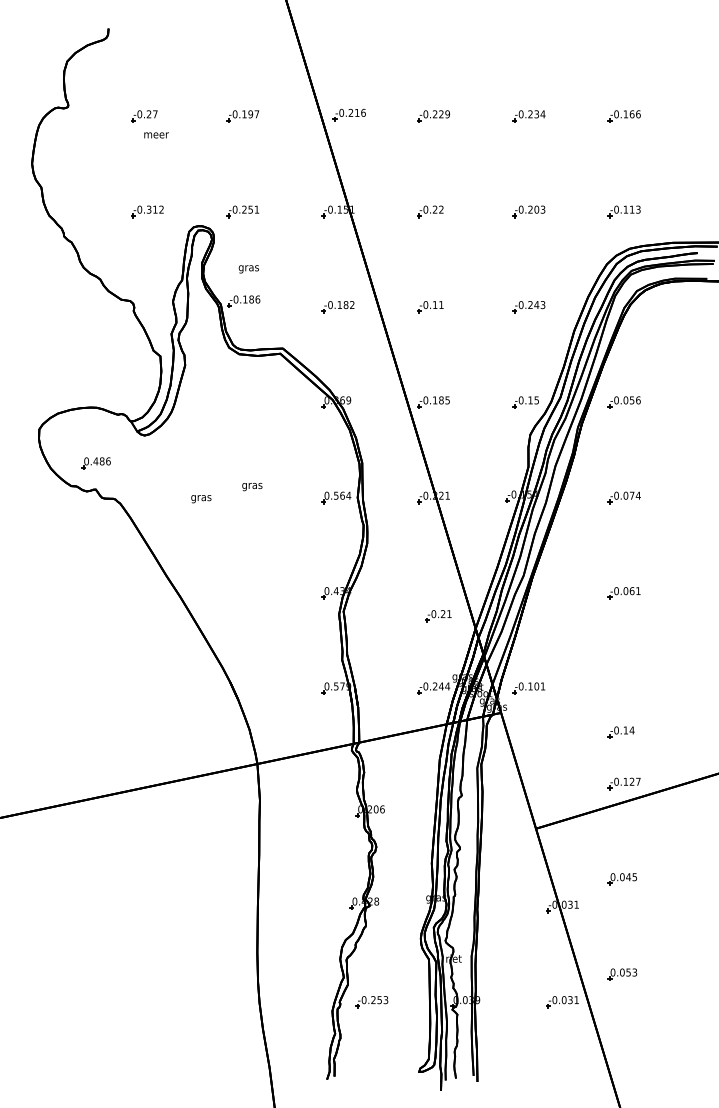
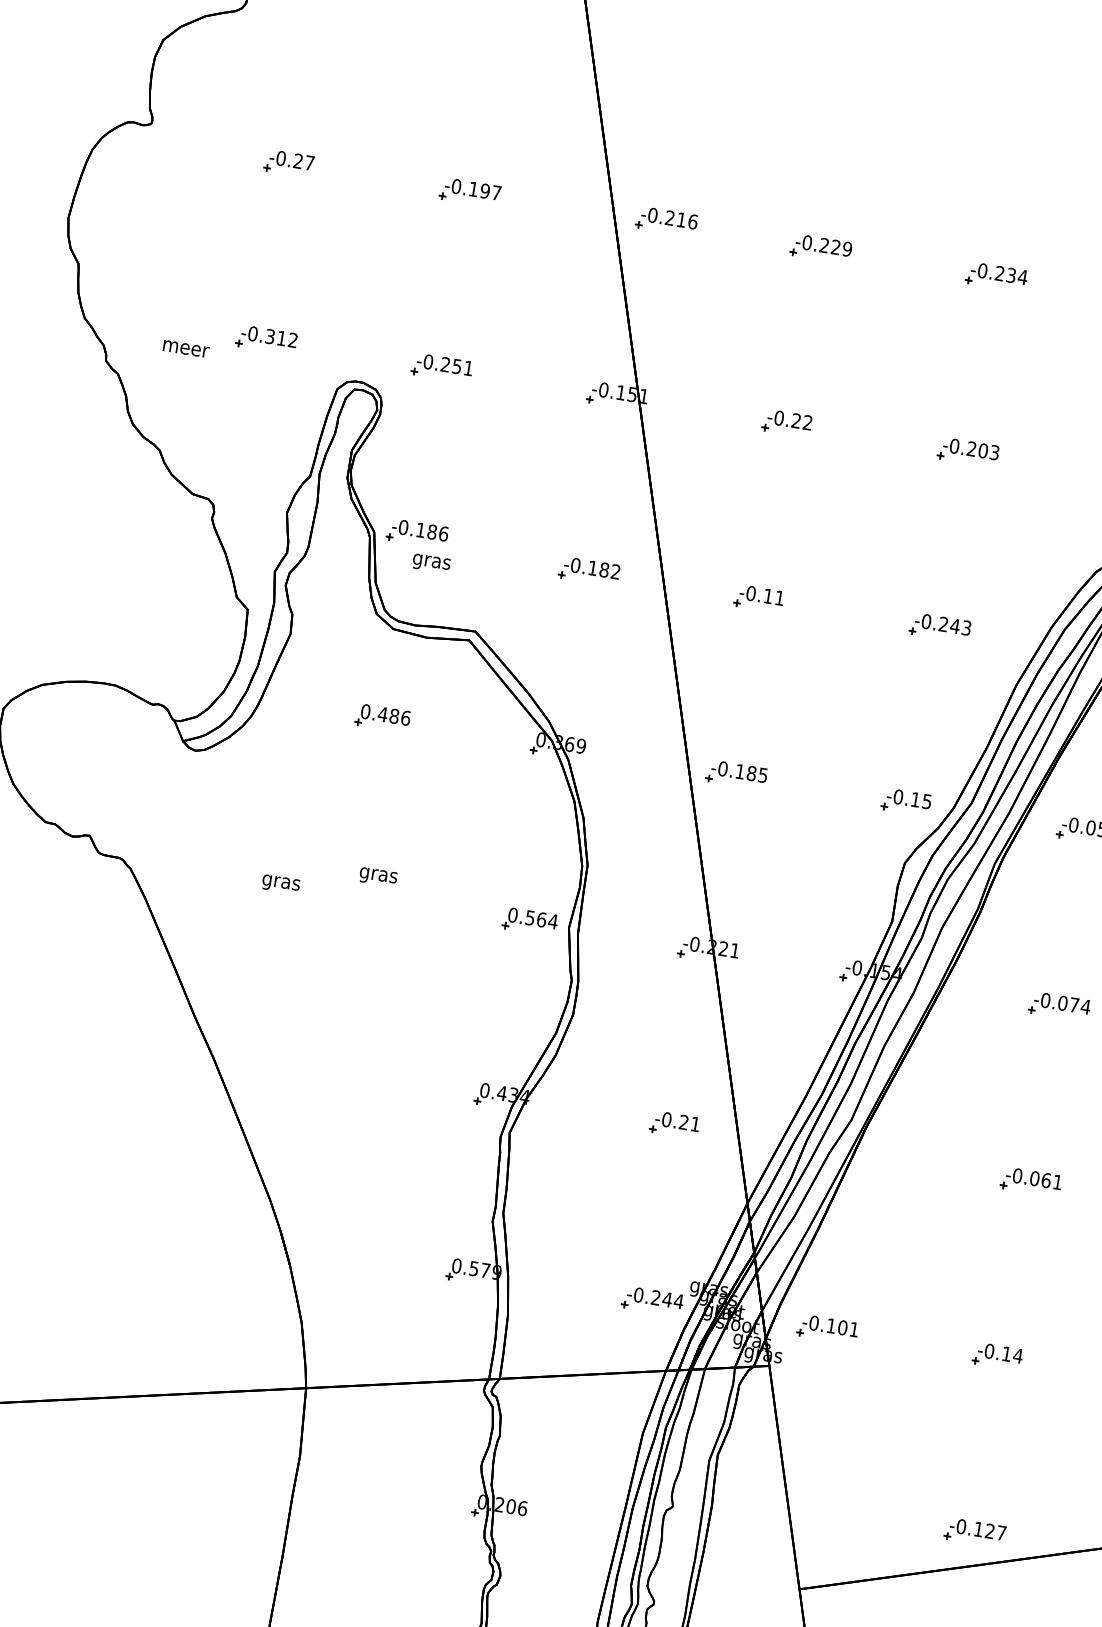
text: (156, 135) -> (185, 349), moved
text: (248, 269) -> (430, 563), moved
part: (95, 463) -> (381, 718), moved
part: (438, 616) -> (674, 1125), moved
part: (620, 732) -> (996, 1356), moved

